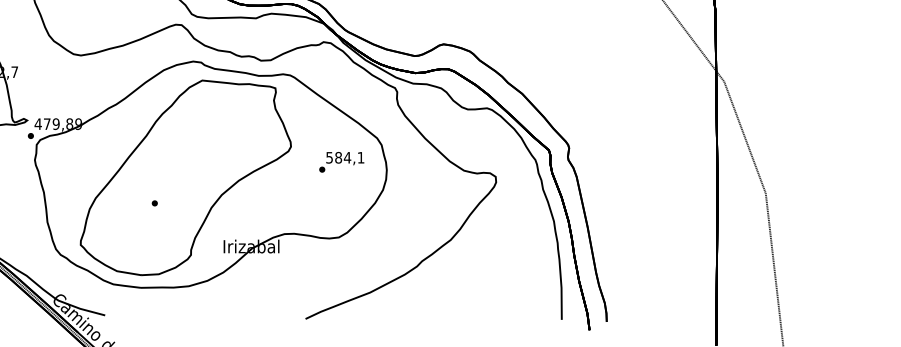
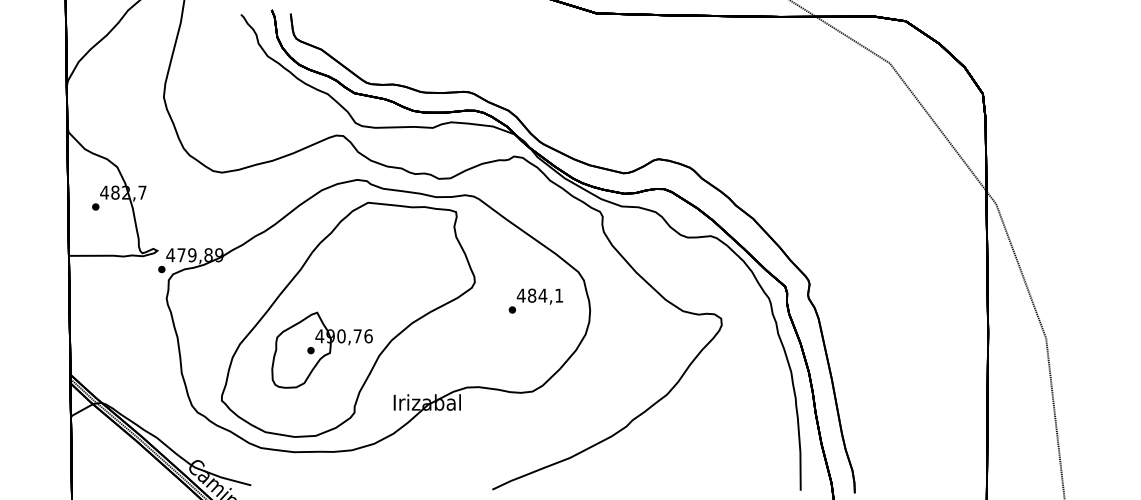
text: (328, 157) -> (520, 295), 584,1 -> 484,1
part: (163, 202) -> (321, 349), added

